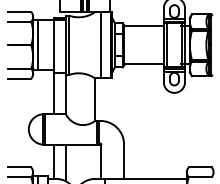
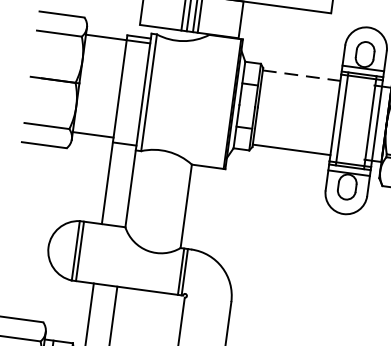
line: (144, 26) -> (302, 76), solid -> dashed
line: (37, 45) -> (87, 84), removed
line: (100, 45) -> (211, 101), removed

